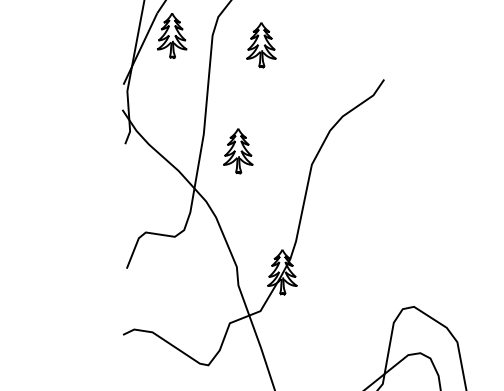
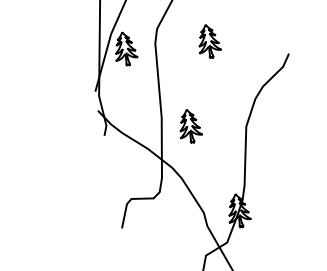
part: (261, 45) -> (208, 41), moved

